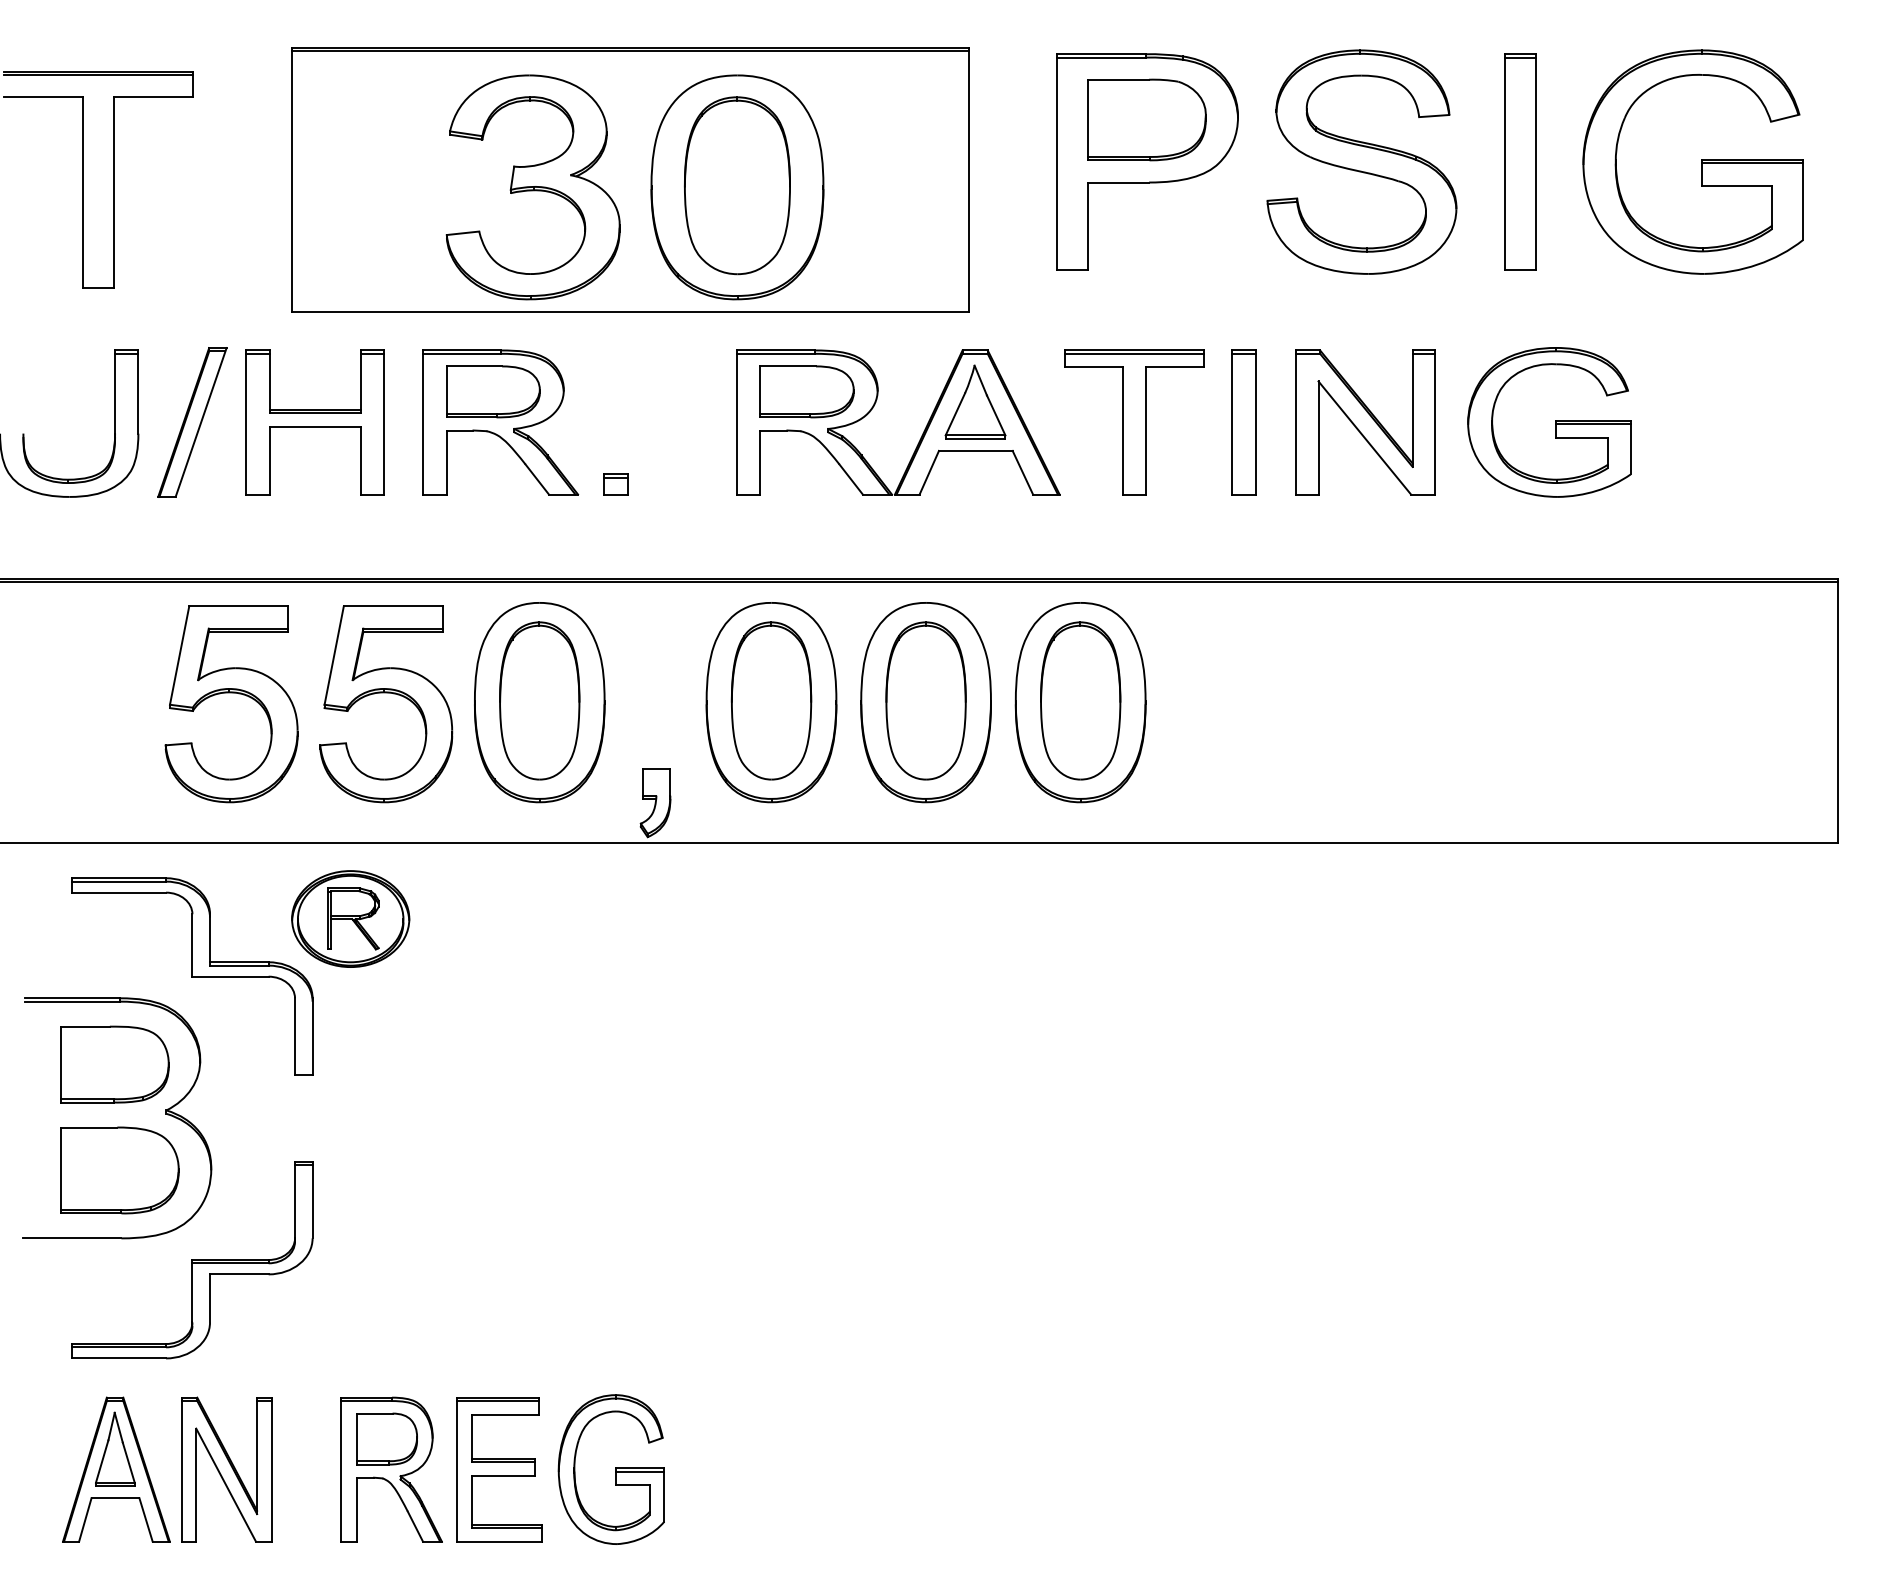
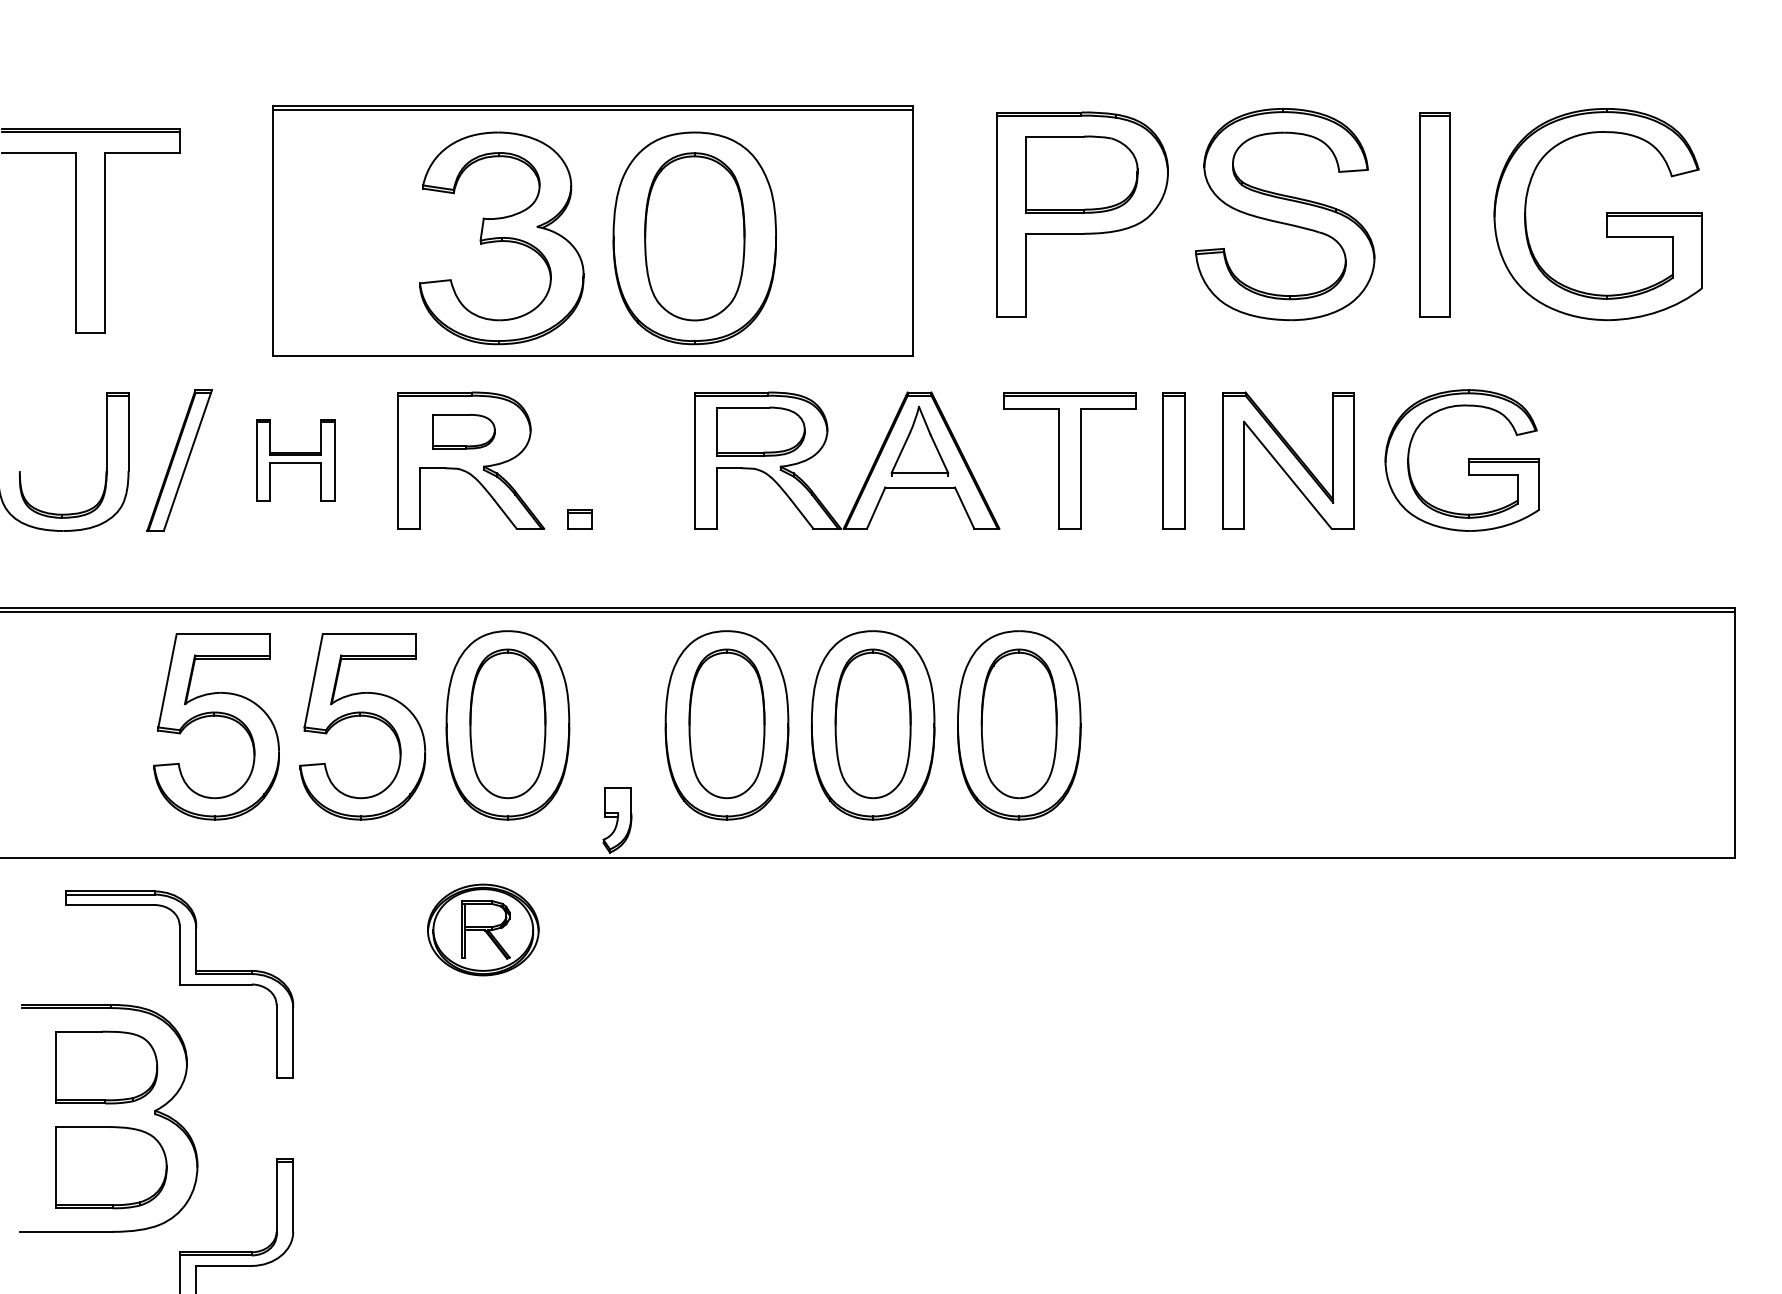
part: (493, 391) -> (464, 431), size x0.7
part: (314, 422) -> (295, 460), size x0.6
line: (975, 438) -> (919, 475), removed
part: (350, 918) -> (483, 929), moved

